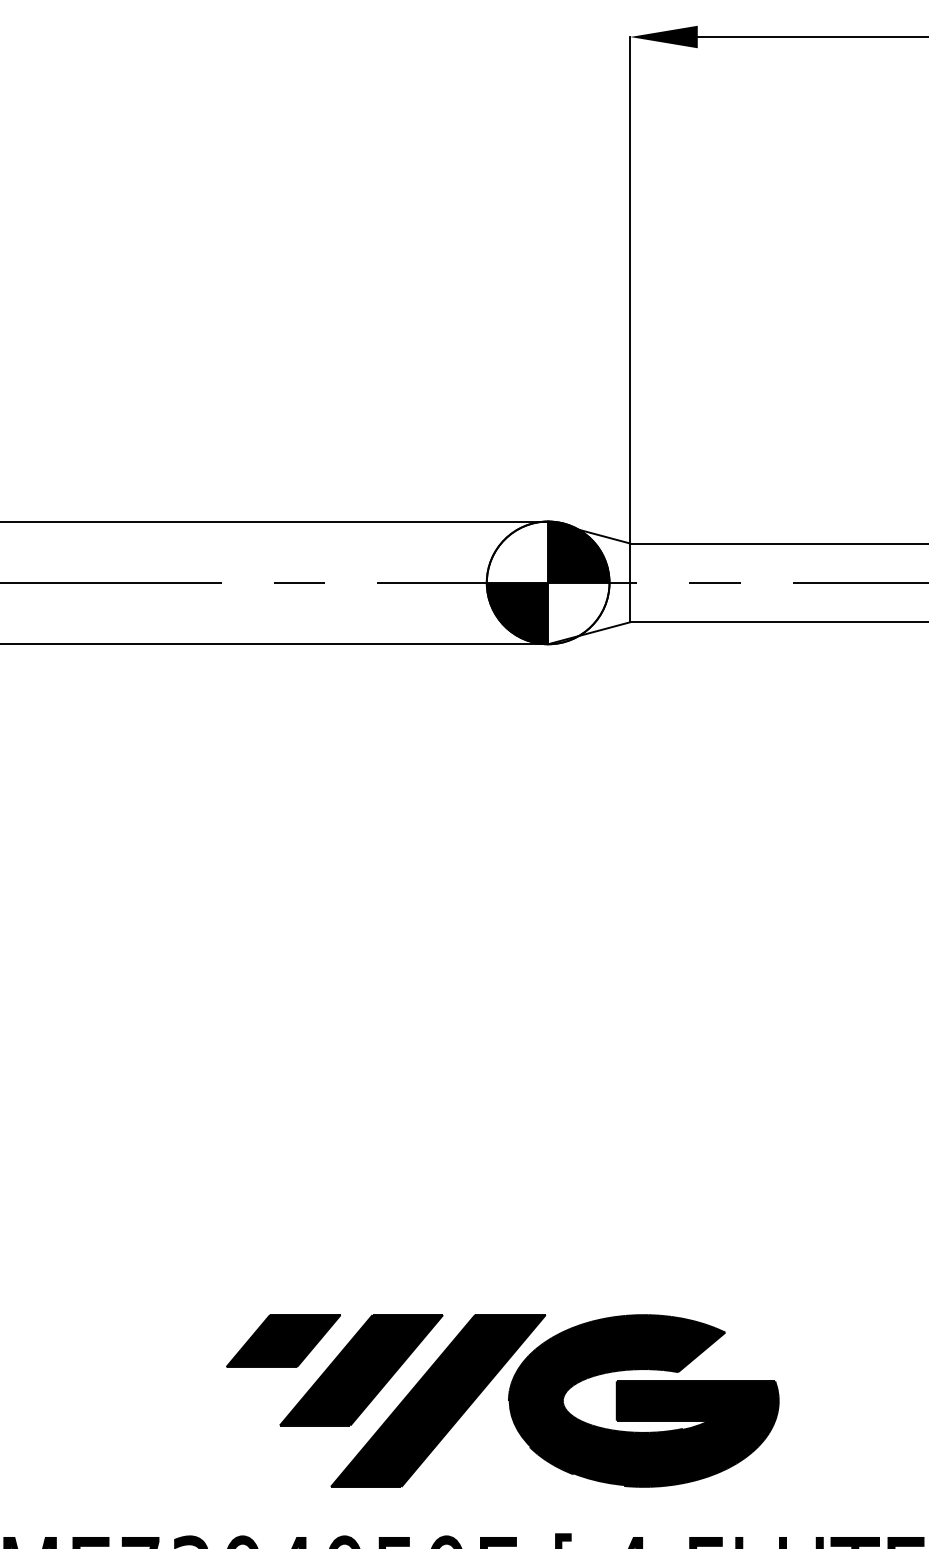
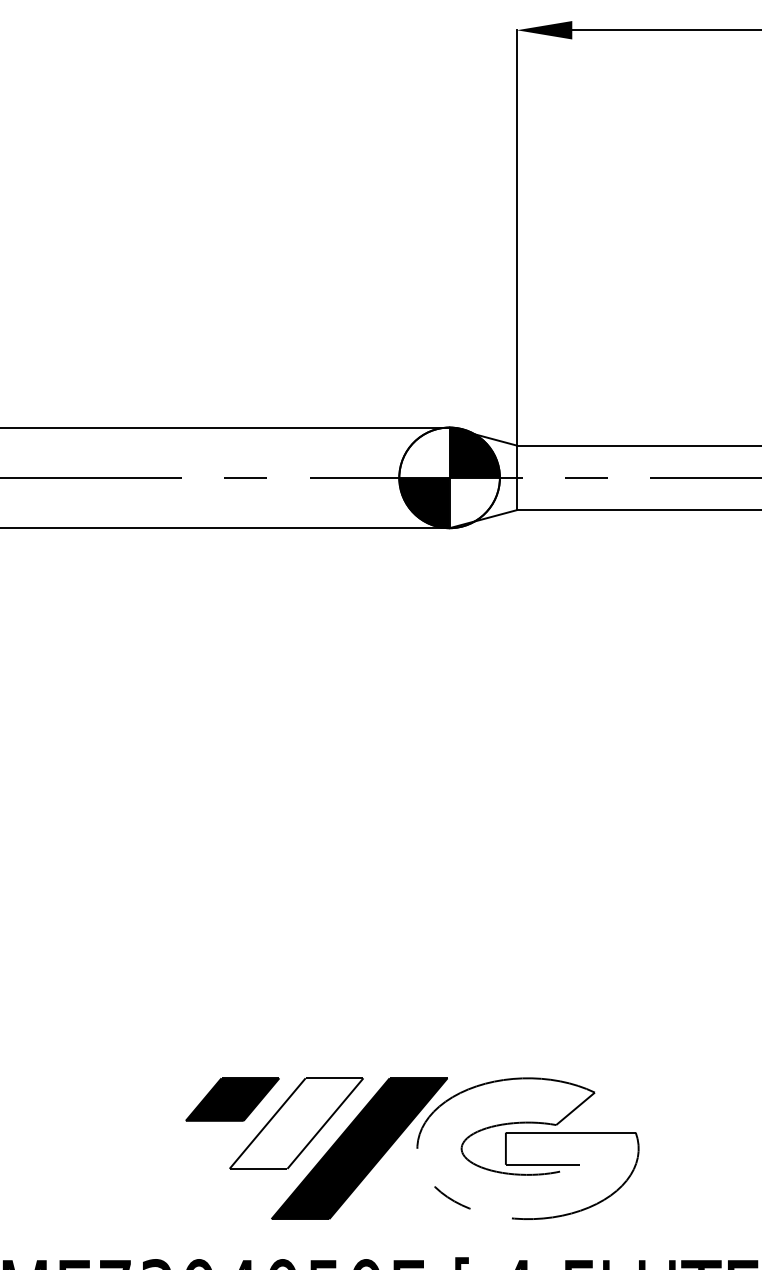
fill: (361, 1370) -> (296, 1123), removed
fill: (643, 1400) -> (527, 1148), removed

